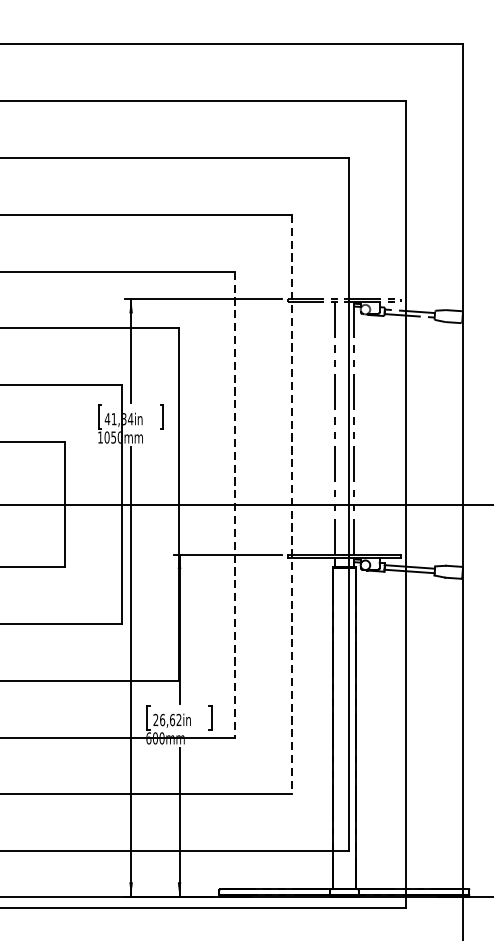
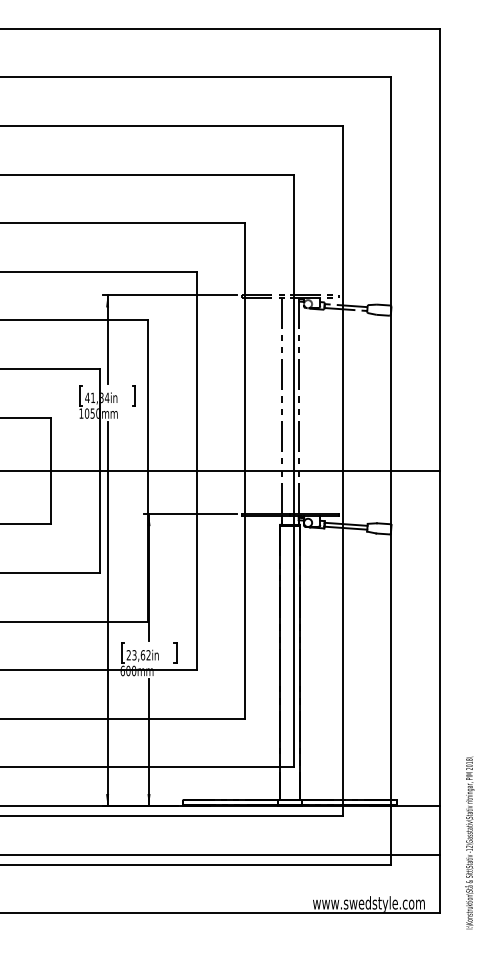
line: (292, 504) -> (245, 470), dashed -> solid
line: (235, 505) -> (196, 471), dashed -> solid
text: (162, 720) -> (134, 655), 26,62in -> 23,62in

